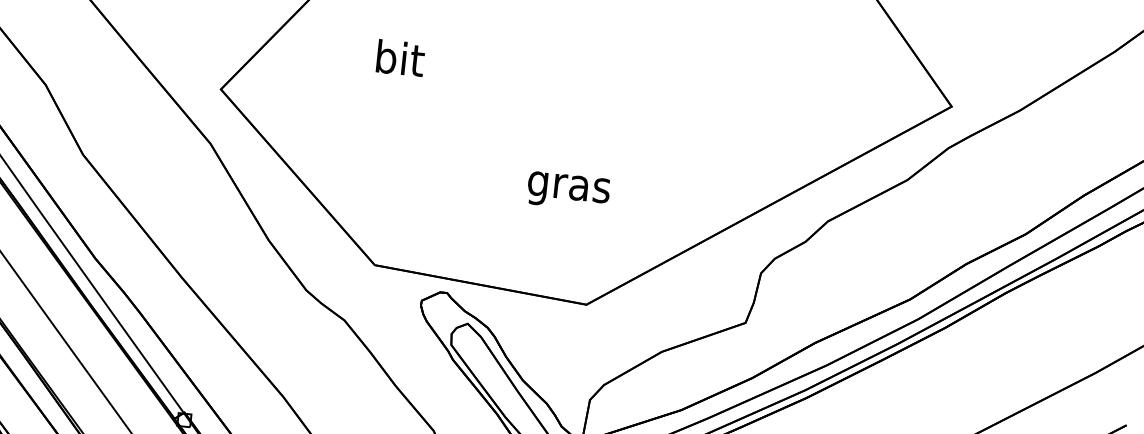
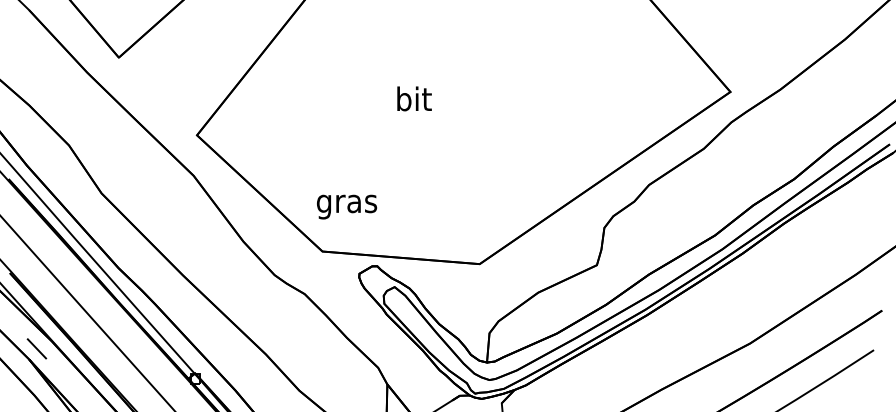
text: (400, 57) -> (414, 98), moved
text: (569, 190) -> (347, 206), moved

